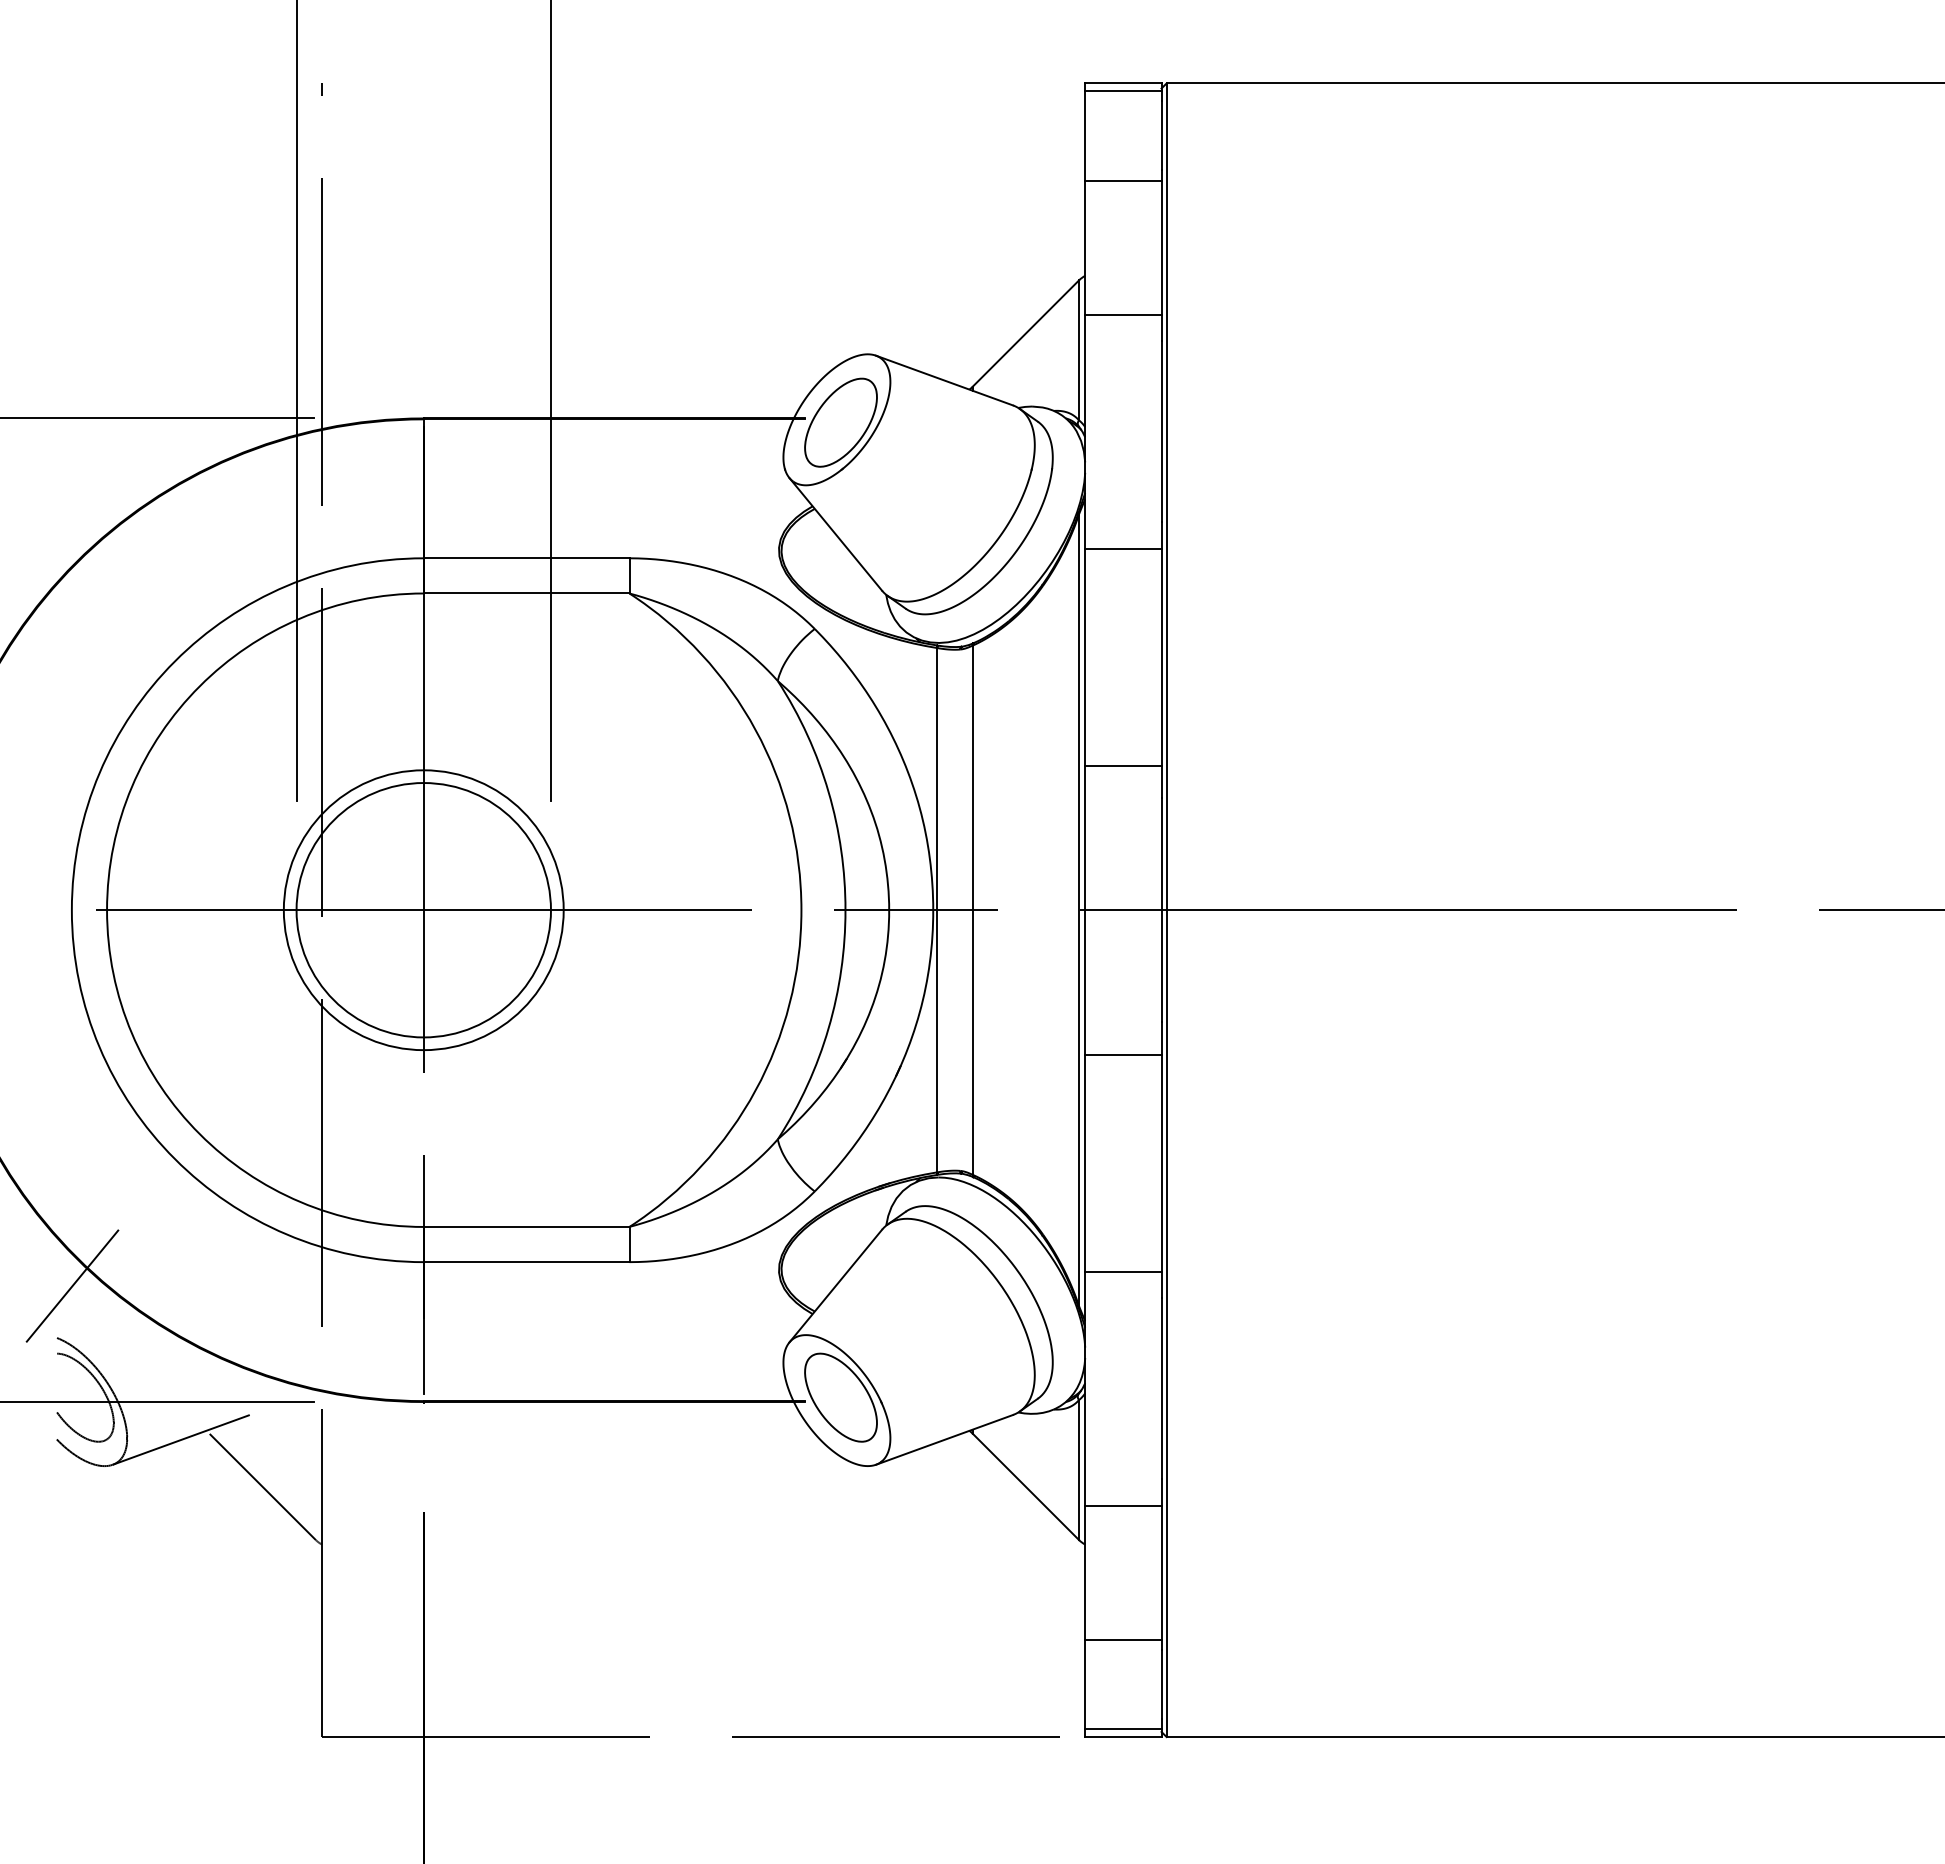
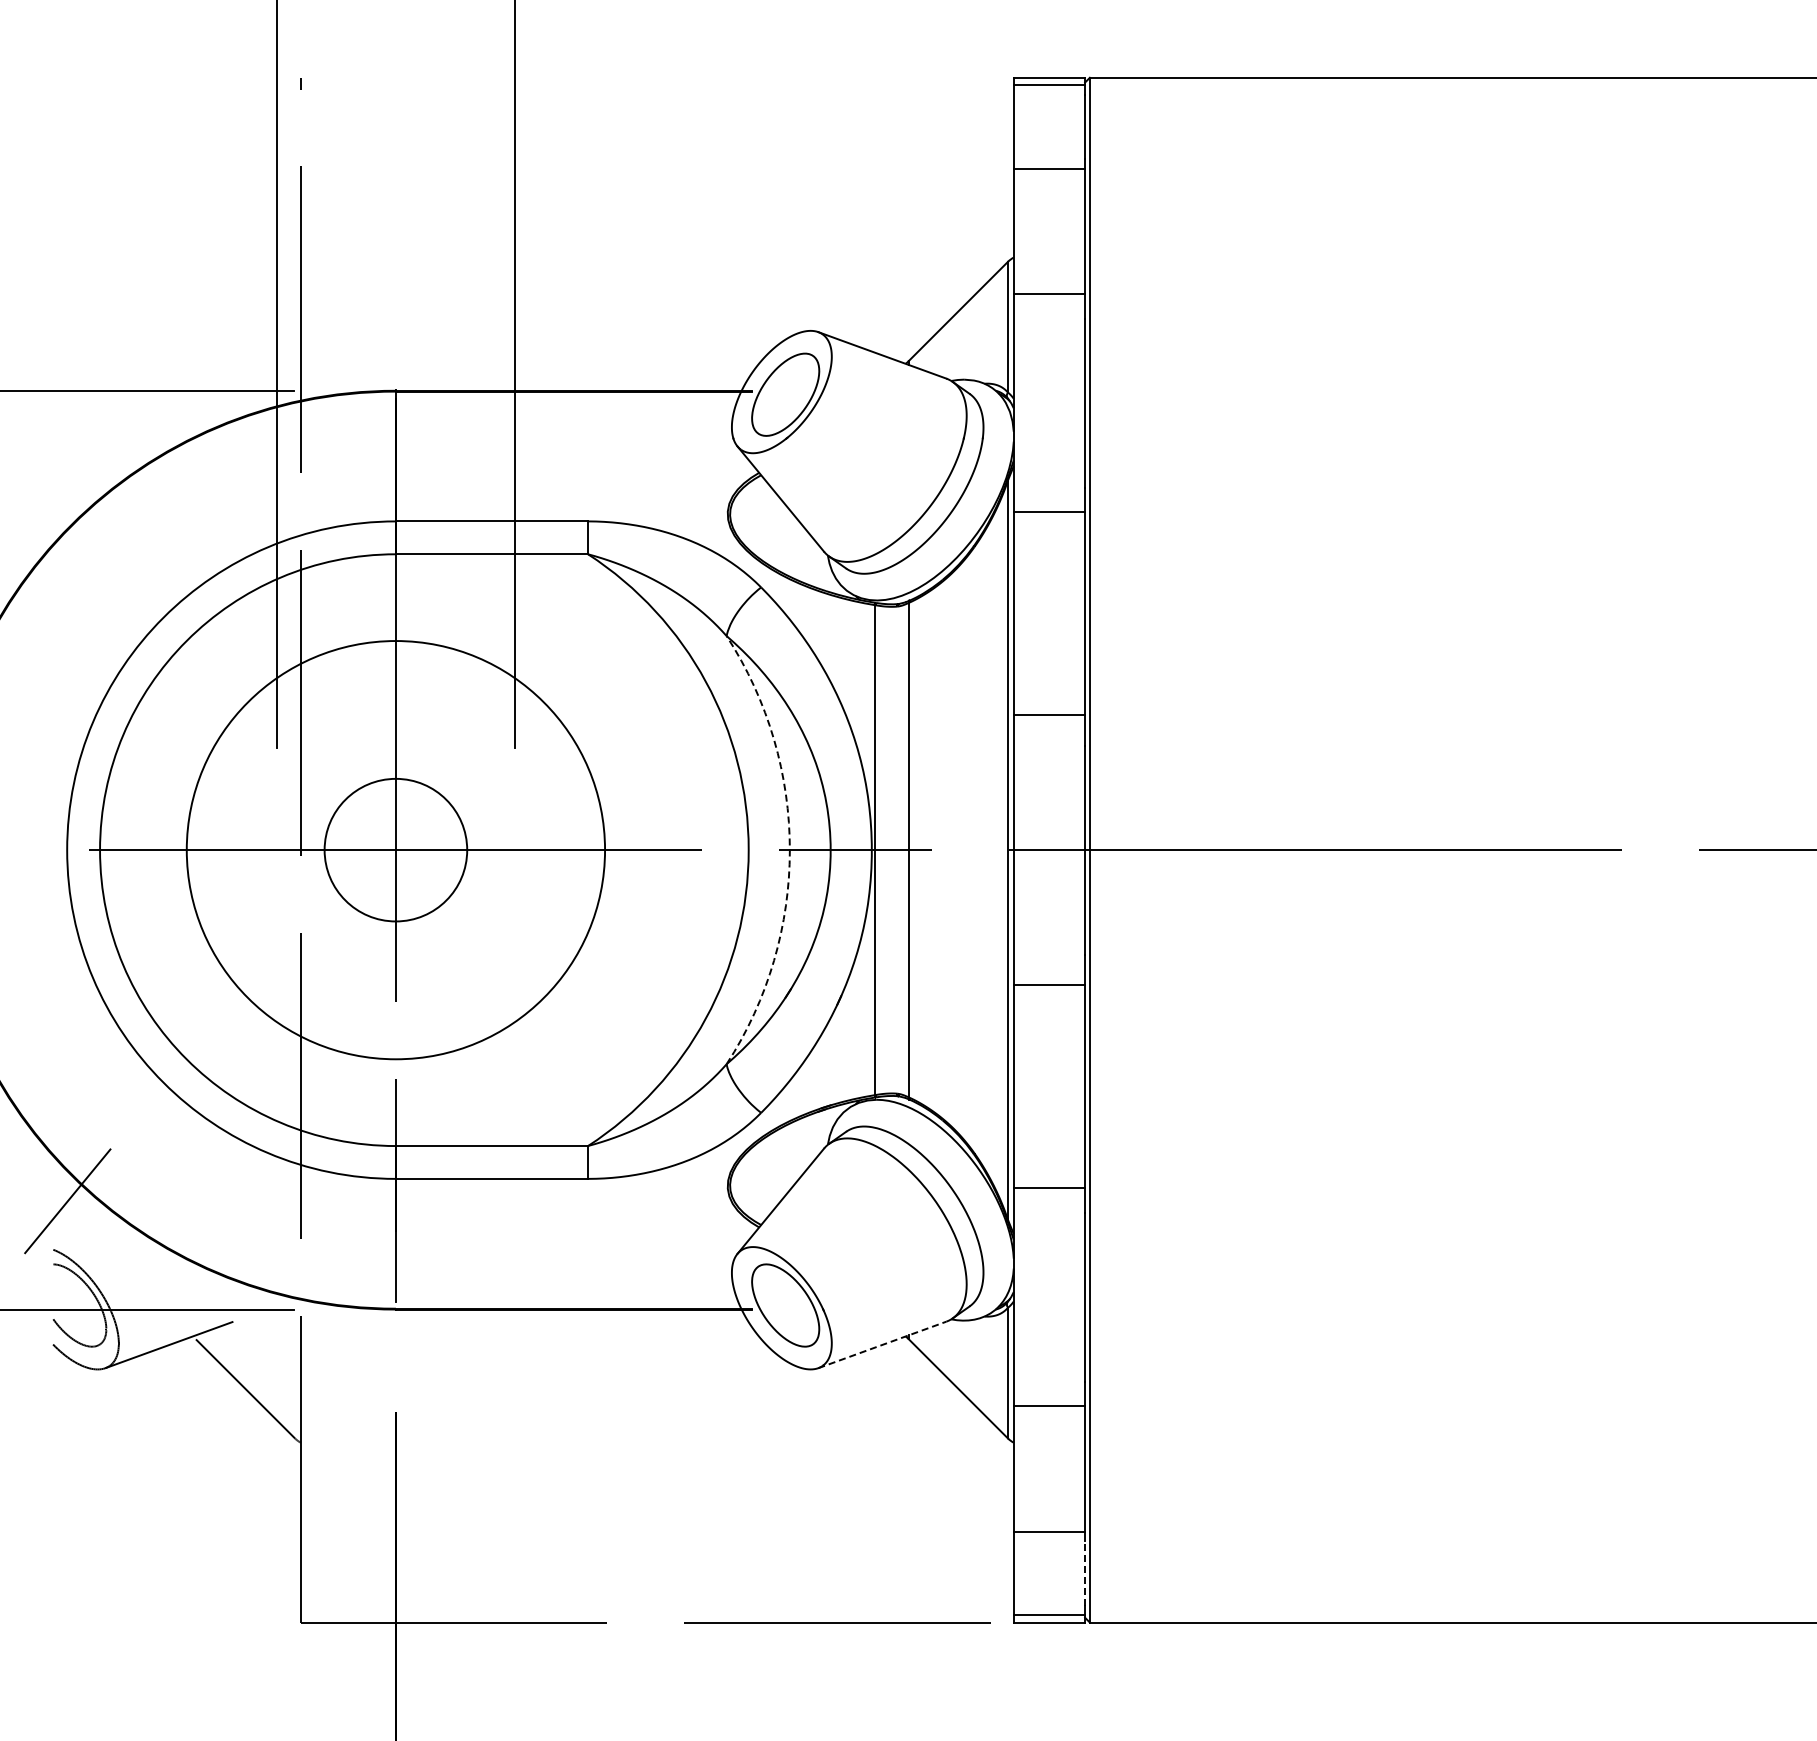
circle: (423, 909) -> (395, 849), size x0.6
circle: (423, 909) -> (395, 849), size x1.6
arc: (845, 910) -> (789, 850), solid -> dashed
line: (944, 1439) -> (882, 1344), solid -> dashed
line: (1161, 1683) -> (1085, 1572), solid -> dashed

